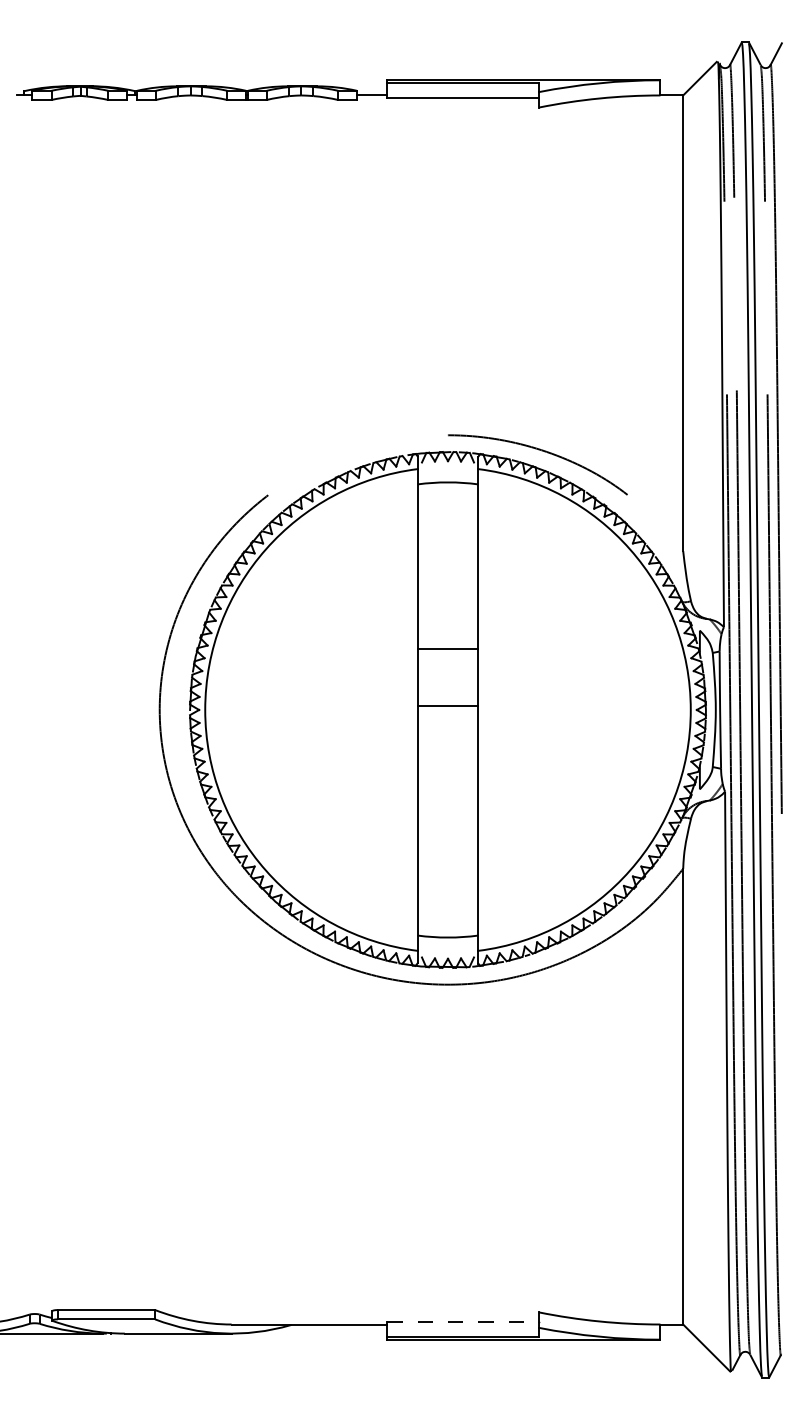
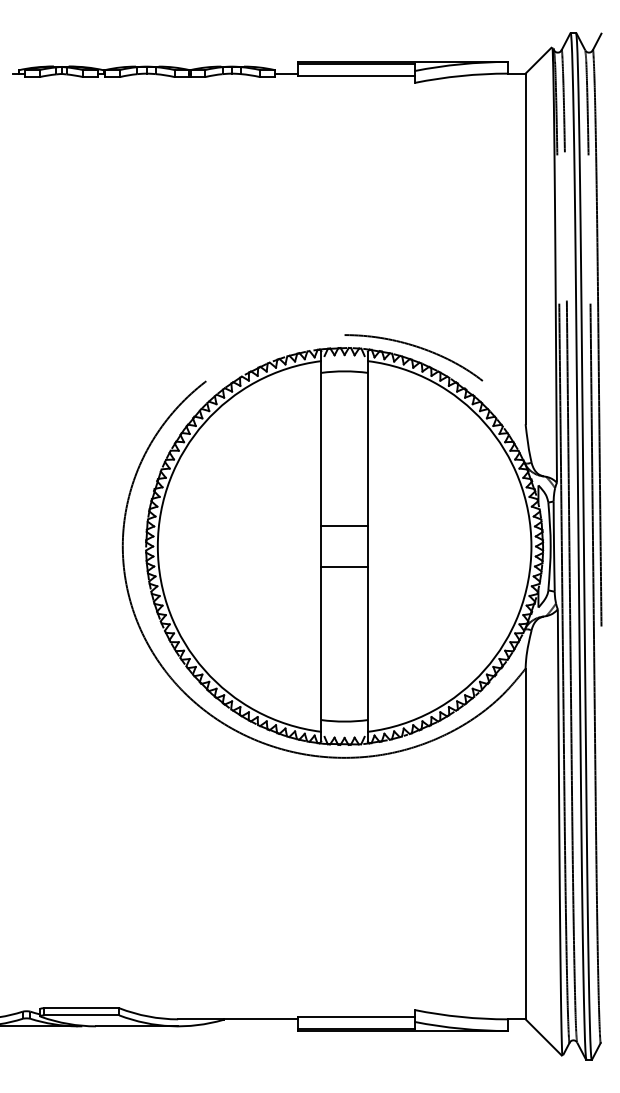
line: (447, 648) -> (344, 526), moved
line: (447, 706) -> (344, 566), moved
line: (463, 1322) -> (356, 1017), dashed -> solid

